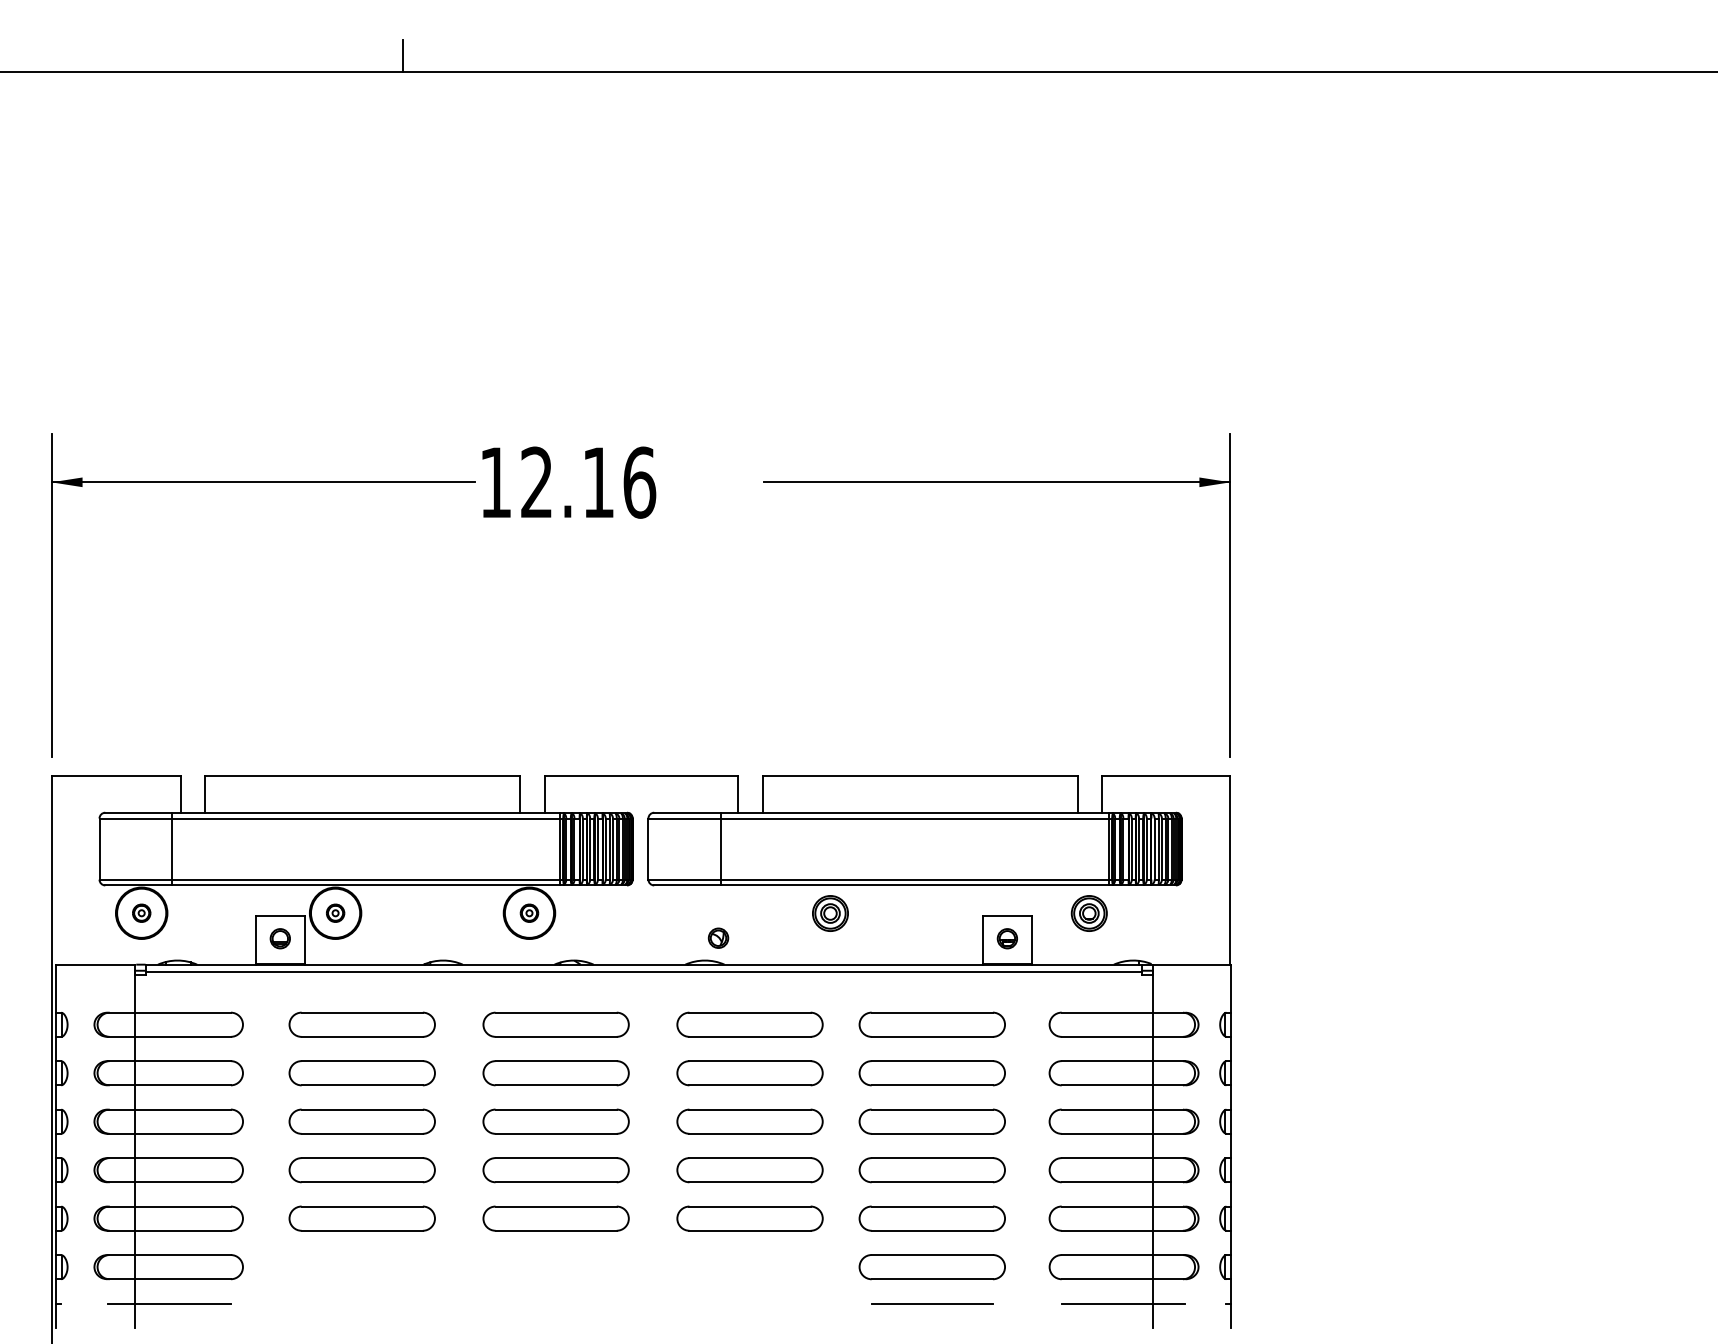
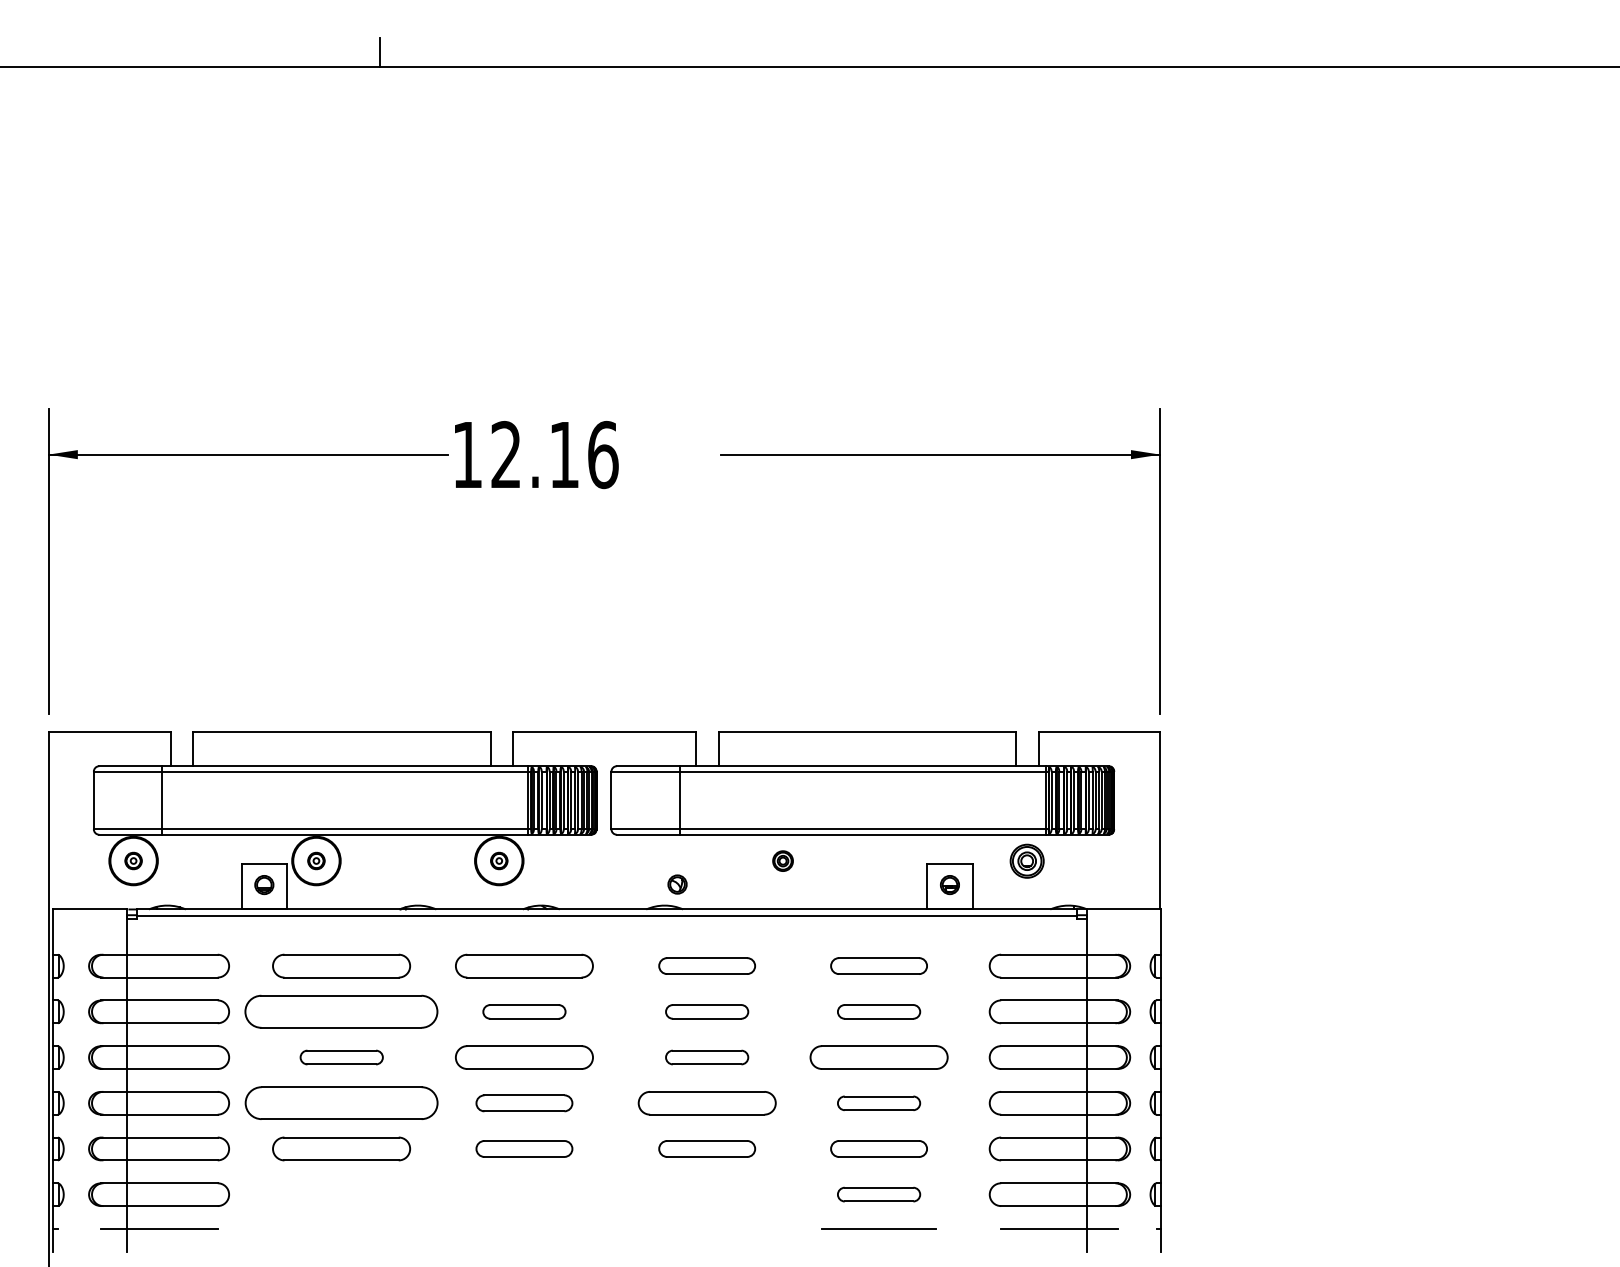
part: (829, 912) -> (782, 860), size x0.6
part: (749, 1024) -> (706, 965), size x0.7
part: (931, 1024) -> (878, 965), size x0.7
part: (362, 1072) -> (341, 1011), size x1.4
part: (556, 1072) -> (524, 1011), size x0.6
part: (749, 1072) -> (706, 1011), size x0.6
part: (931, 1072) -> (878, 1011), size x0.6
part: (362, 1121) -> (341, 1057), size x0.6
part: (749, 1121) -> (706, 1057), size x0.6
part: (362, 1170) -> (341, 1103), size x1.4
part: (556, 1170) -> (524, 1103), size x0.7
part: (931, 1170) -> (878, 1103), size x0.6
part: (556, 1218) -> (524, 1148), size x0.7
part: (749, 1218) -> (706, 1148), size x0.7
part: (931, 1218) -> (878, 1148), size x0.7
part: (931, 1266) -> (878, 1194), size x0.6

